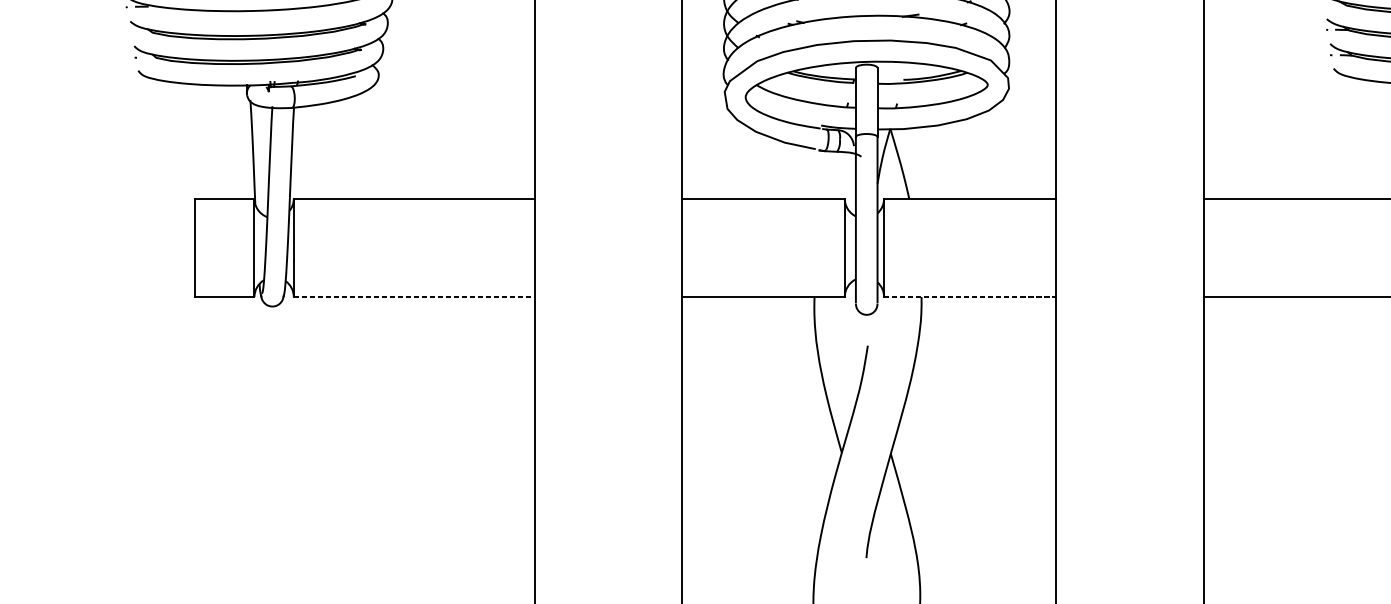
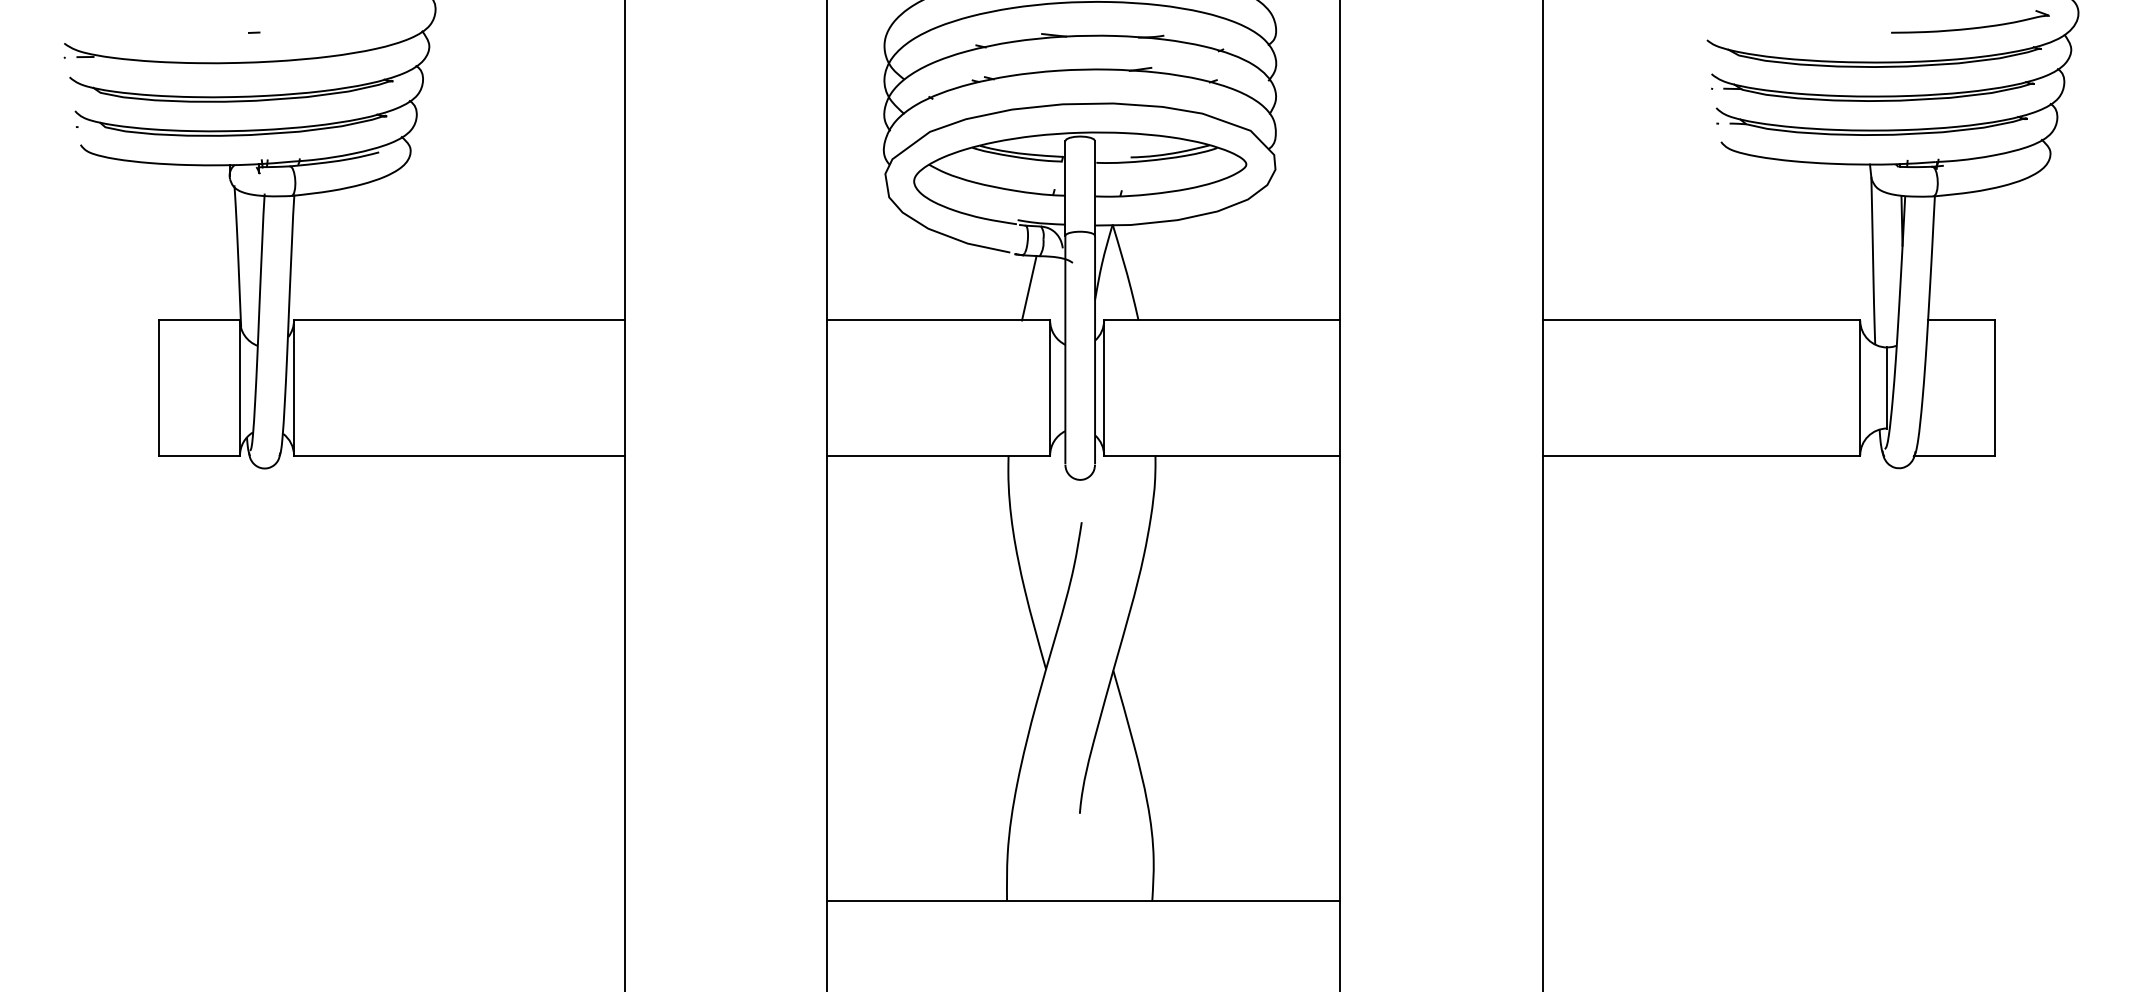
line: (829, 175) -> (1029, 288), added
line: (414, 297) -> (459, 455), dashed -> solid
line: (970, 297) -> (1222, 455), dashed -> solid

